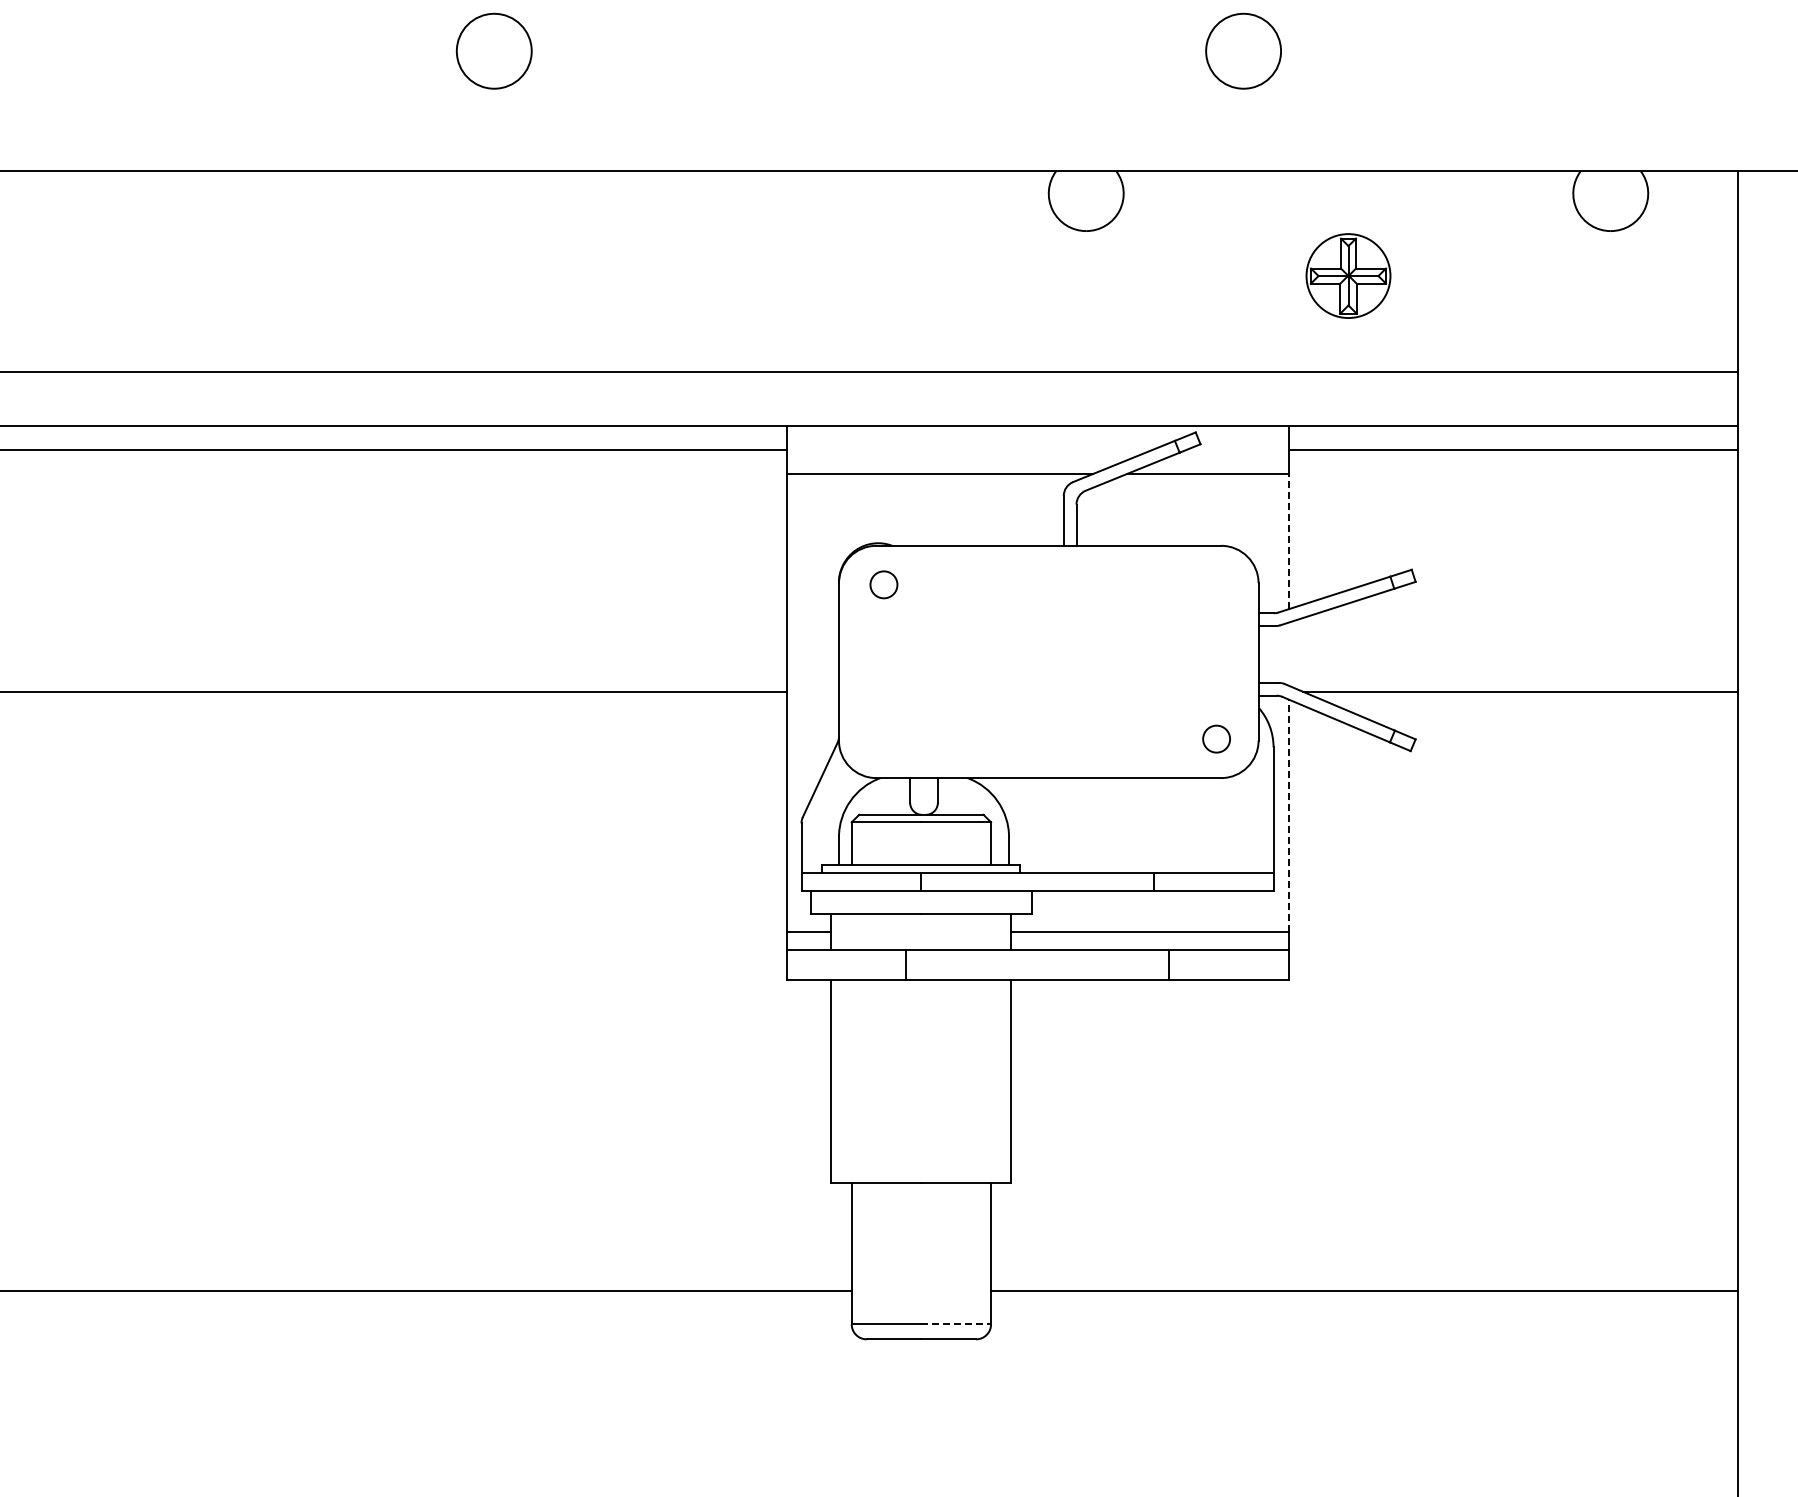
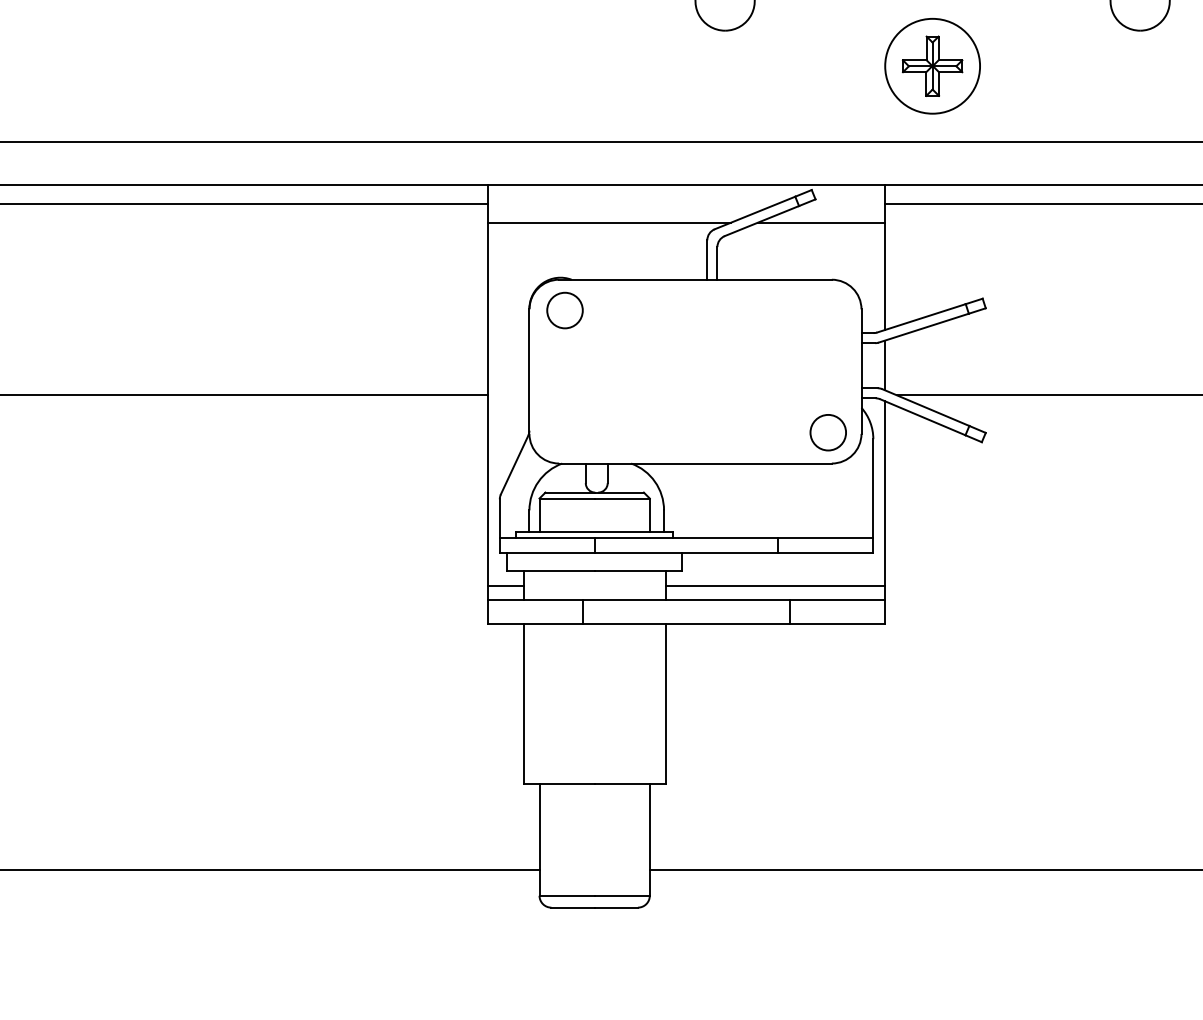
circle: (1348, 276) -> (932, 66), size x1.43
line: (1288, 541) -> (885, 276), dashed -> solid
circle: (883, 584) -> (564, 310), size x1.67
line: (1288, 653) -> (885, 364), added
circle: (1216, 738) -> (828, 432), size x1.67
line: (1288, 815) -> (885, 493), dashed -> solid
line: (956, 1324) -> (622, 895), dashed -> solid

